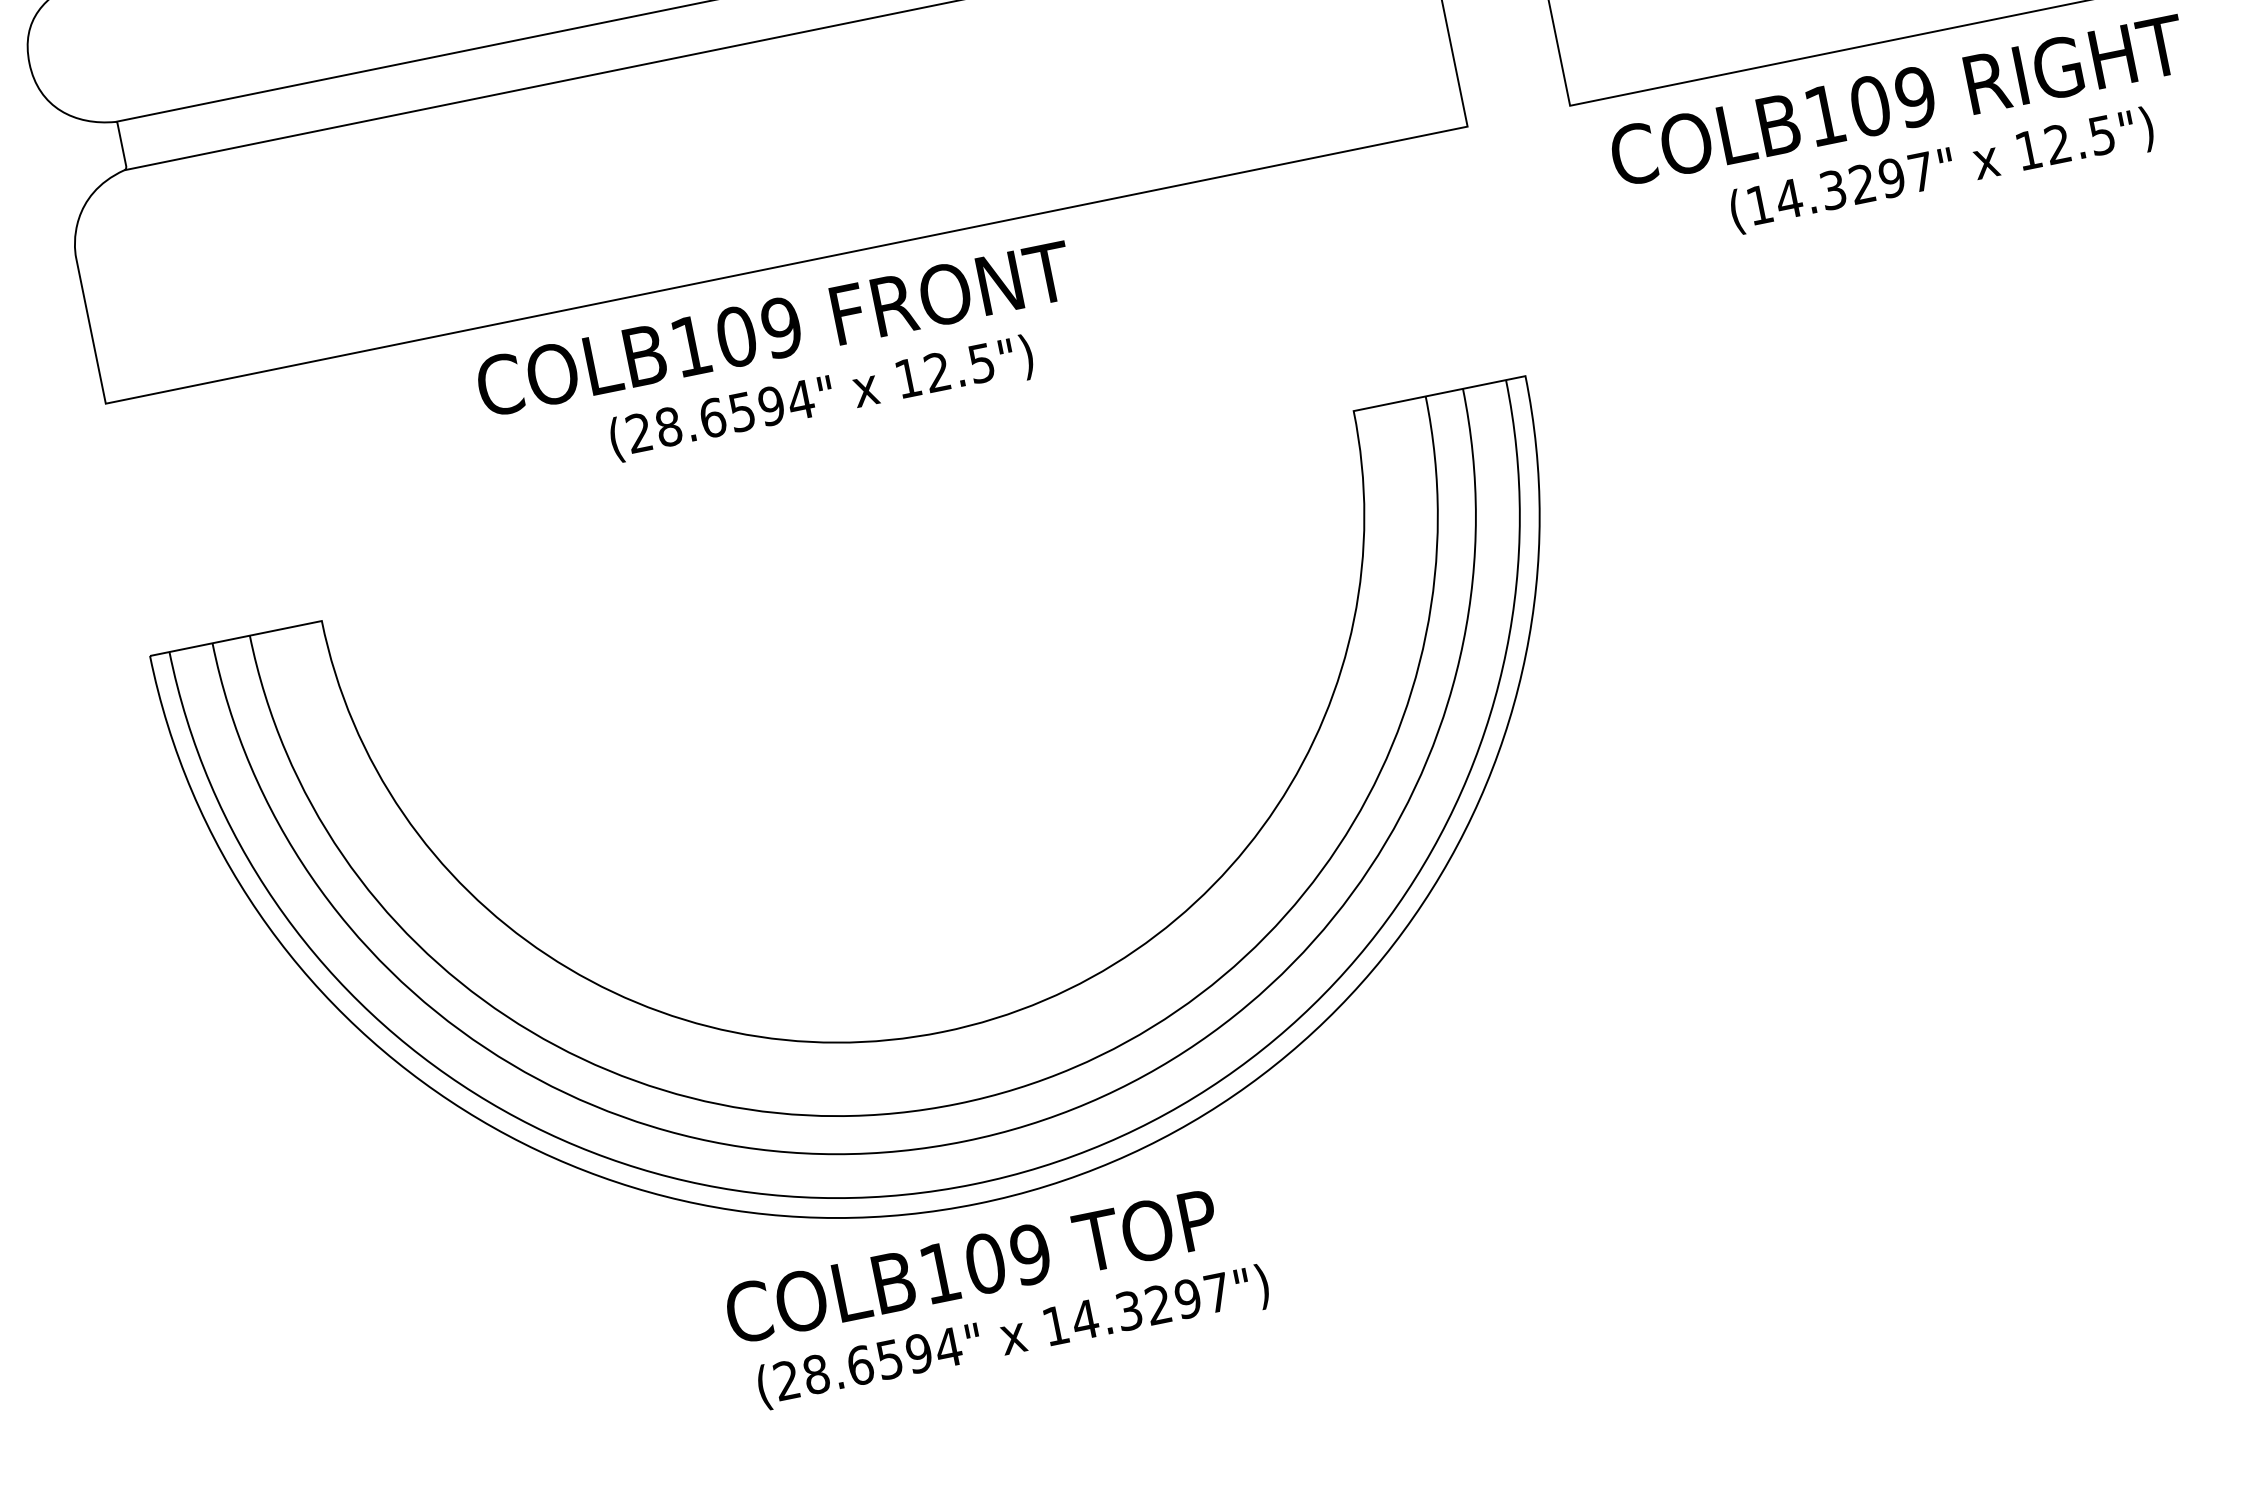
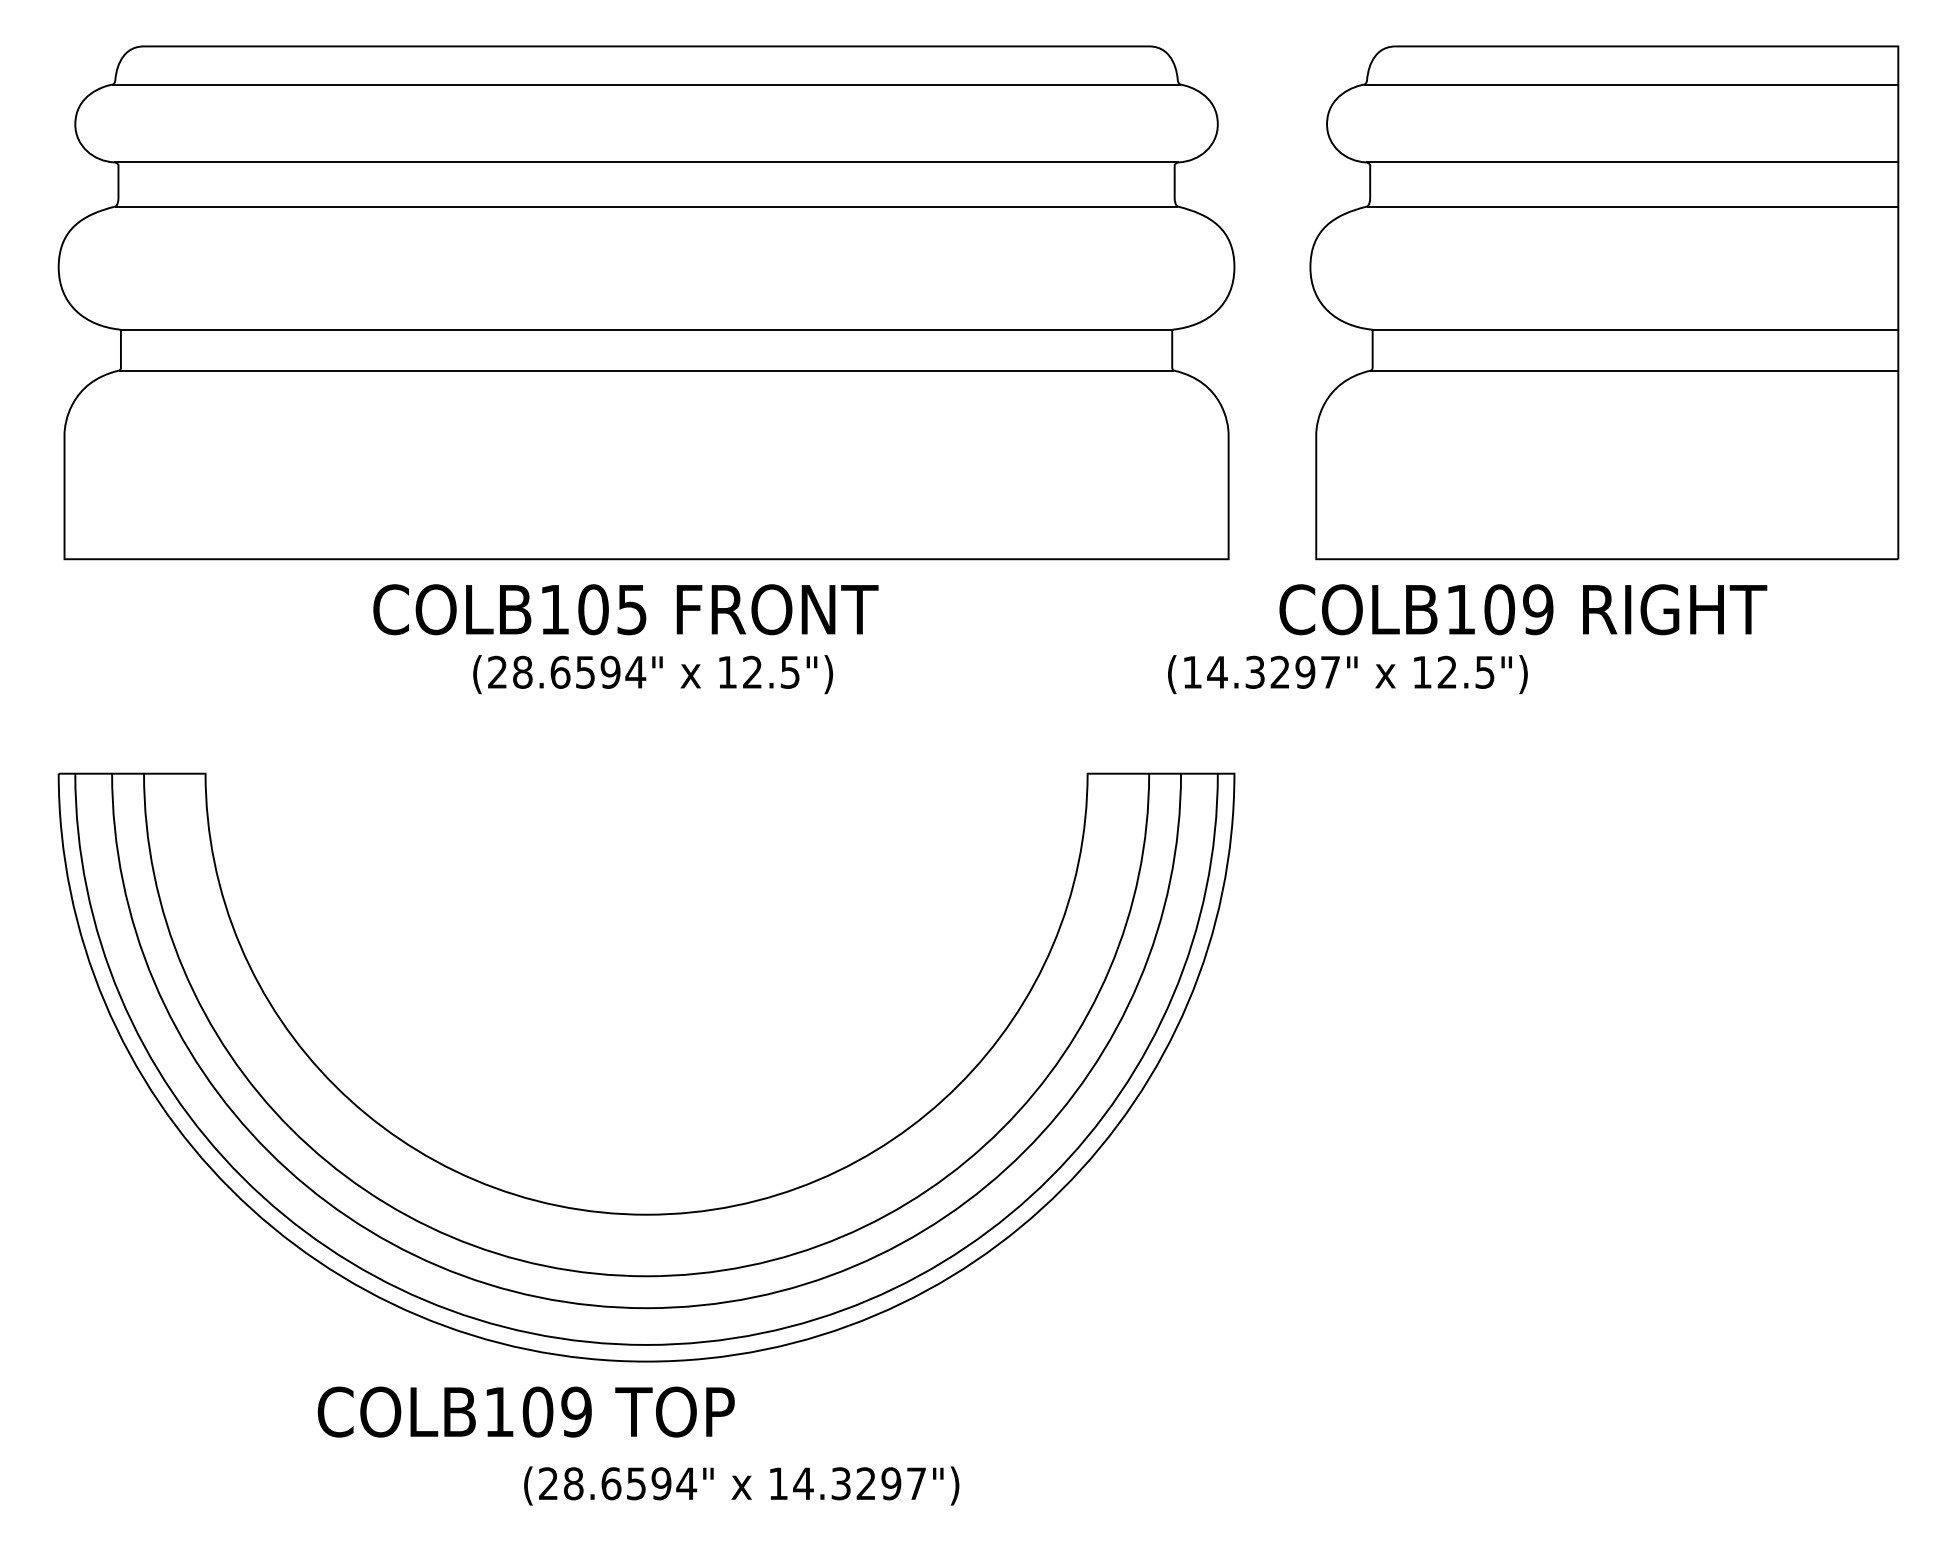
text: (1898, 100) -> (1523, 609), moved
text: (1941, 170) -> (1347, 674), moved
text: (781, 327) -> (631, 609), COLB109 -> COLB105
text: (970, 1266) -> (525, 1411), moved
text: (1013, 1336) -> (741, 1485), moved

